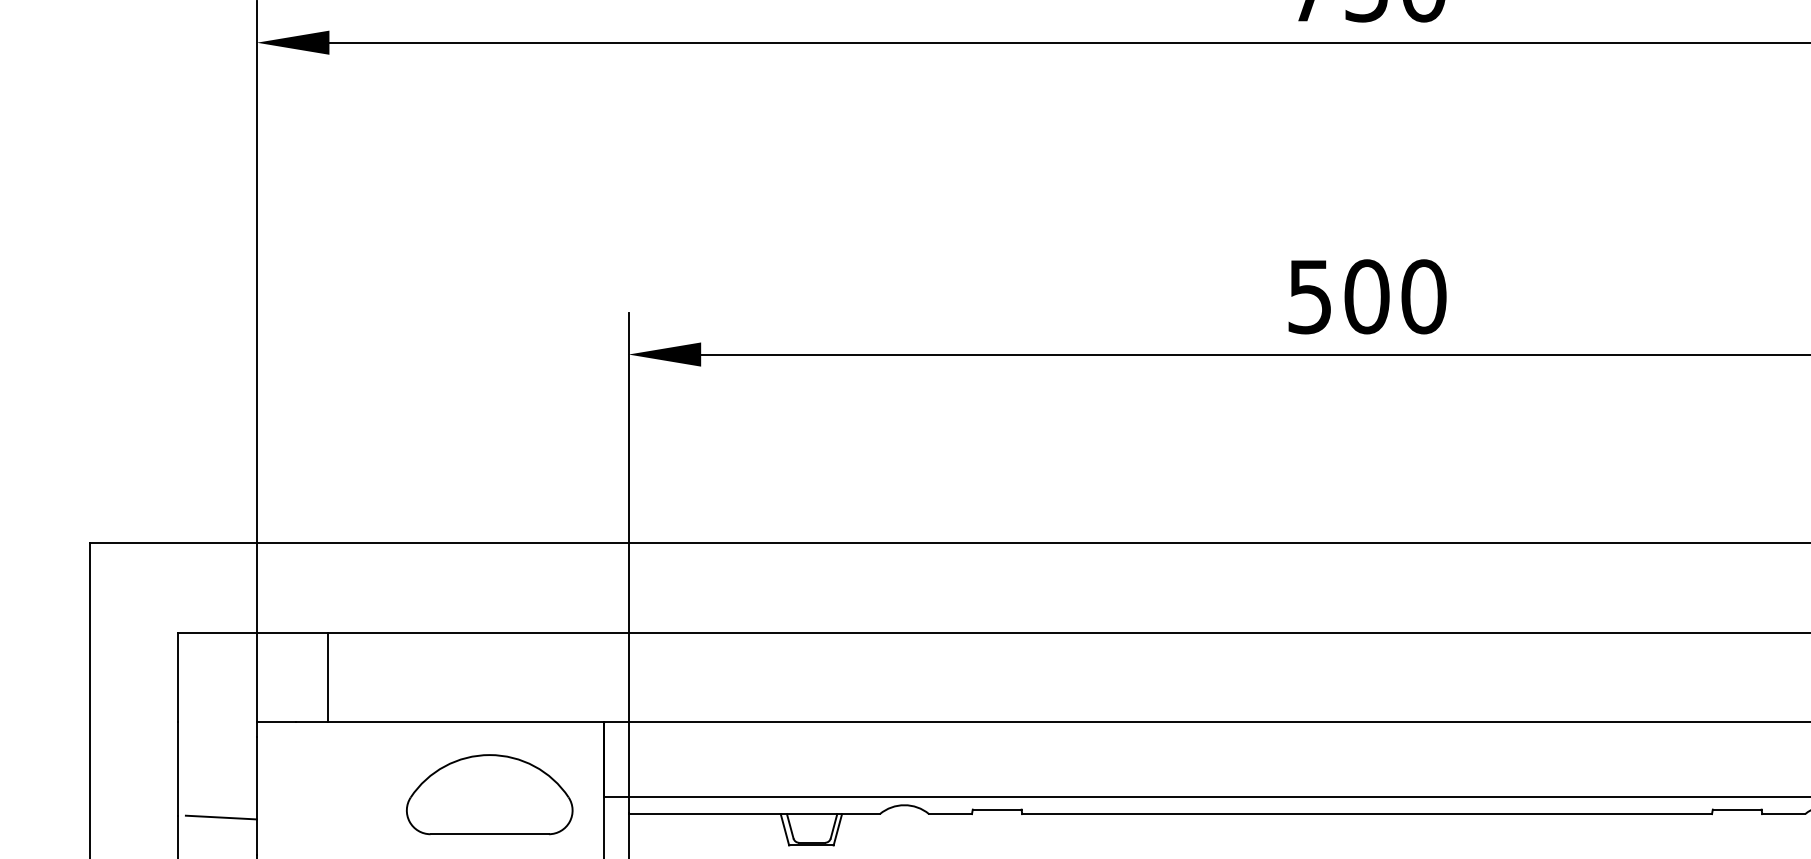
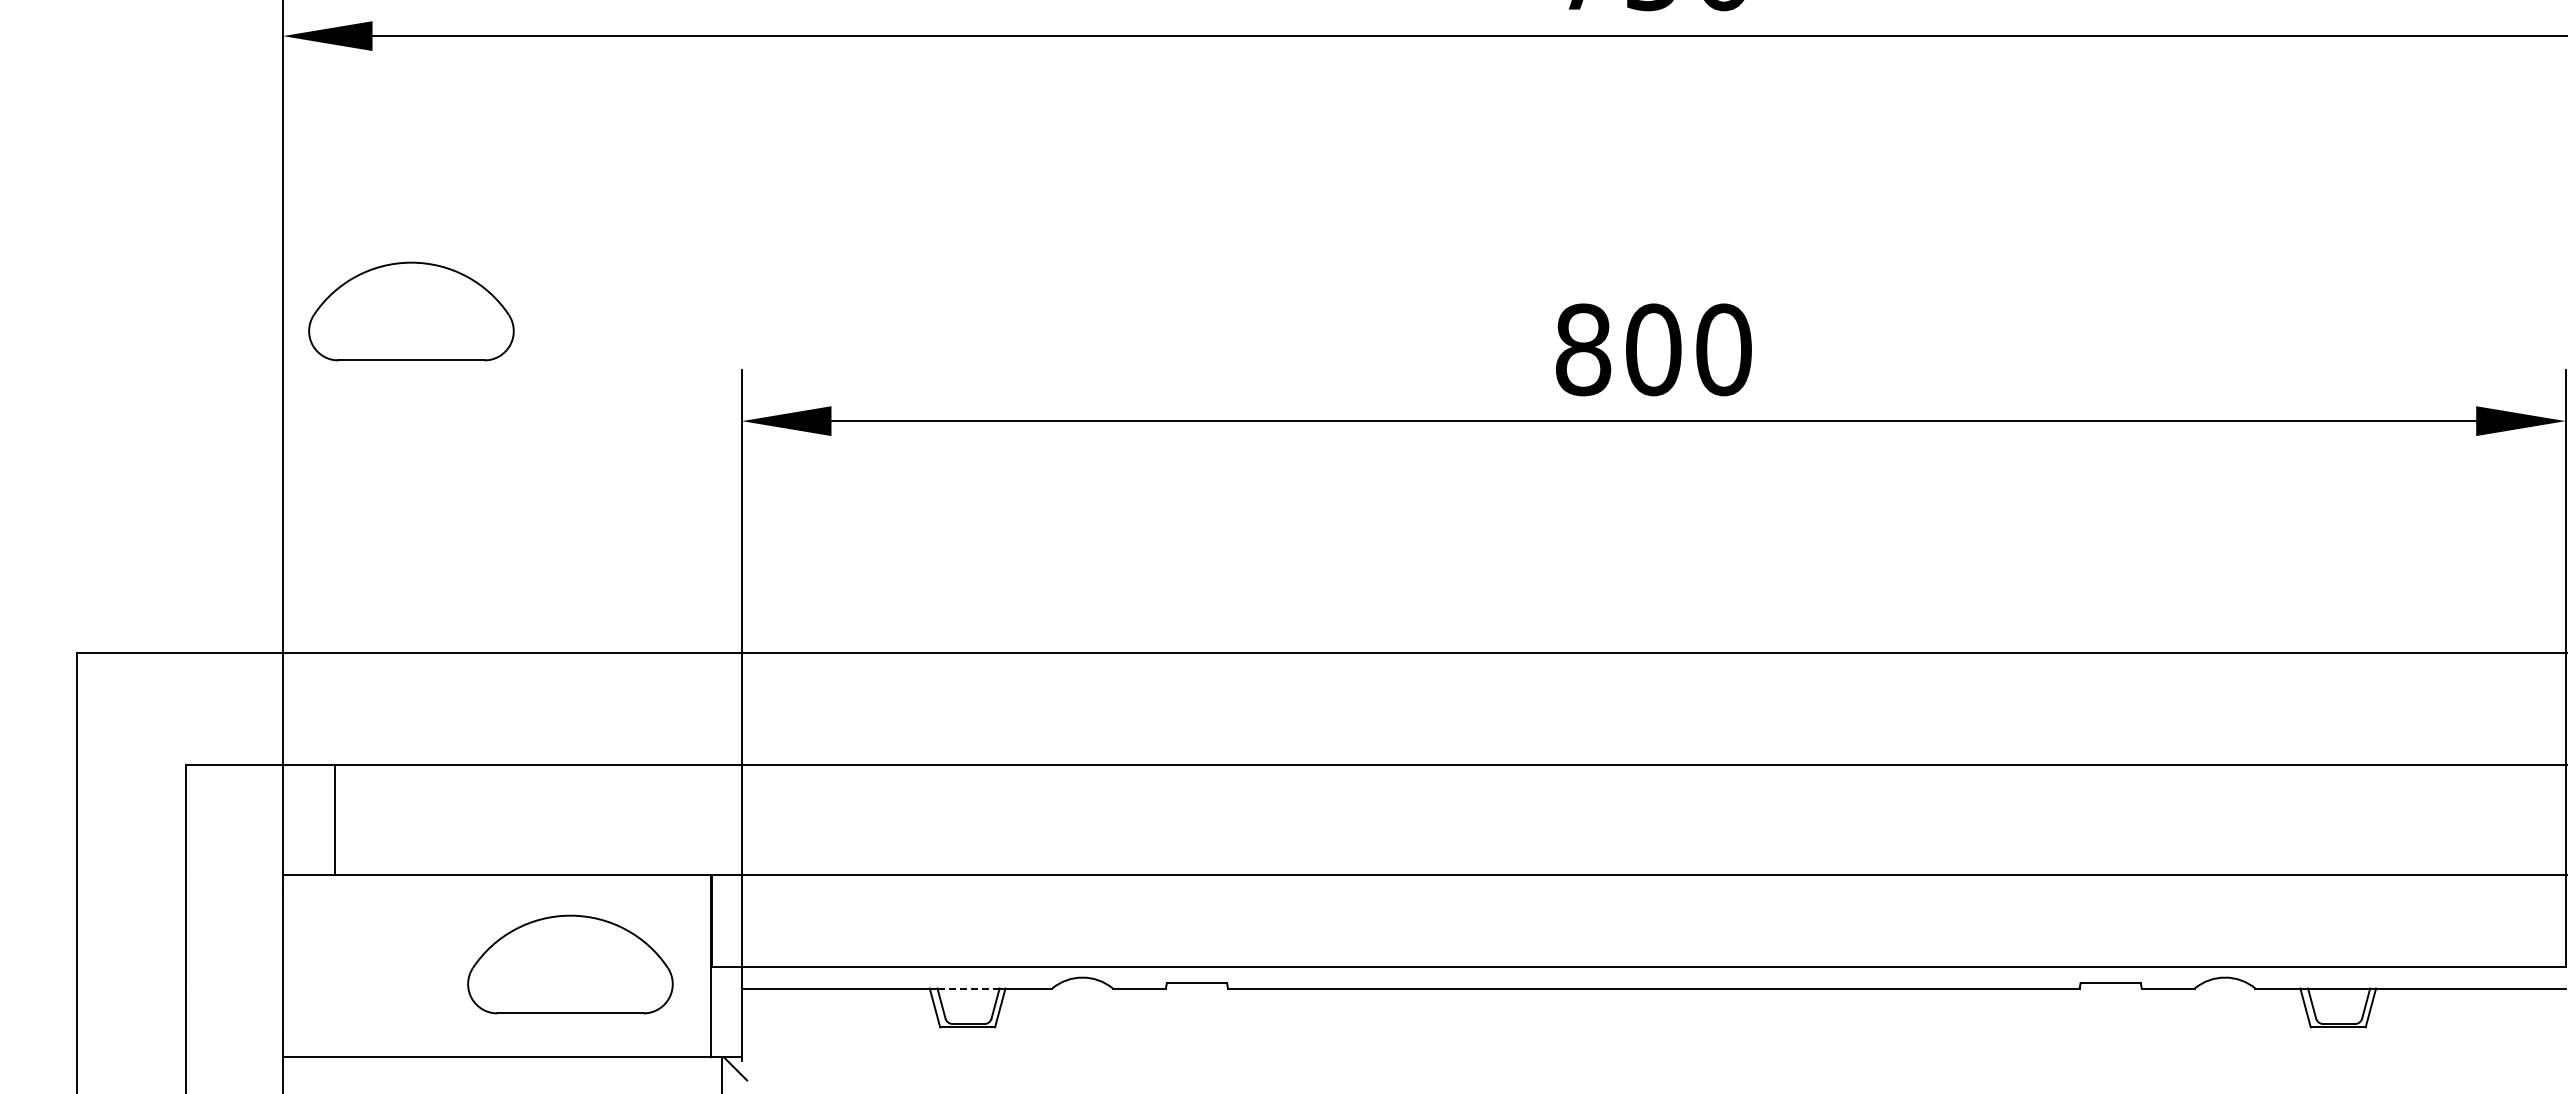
part: (360, 265) -> (411, 311), added
text: (1310, 296) -> (1583, 349), 500 -> 800
line: (328, 677) -> (335, 819), moved
line: (812, 814) -> (968, 988), solid -> dashed
line: (220, 817) -> (238, 992), removed

